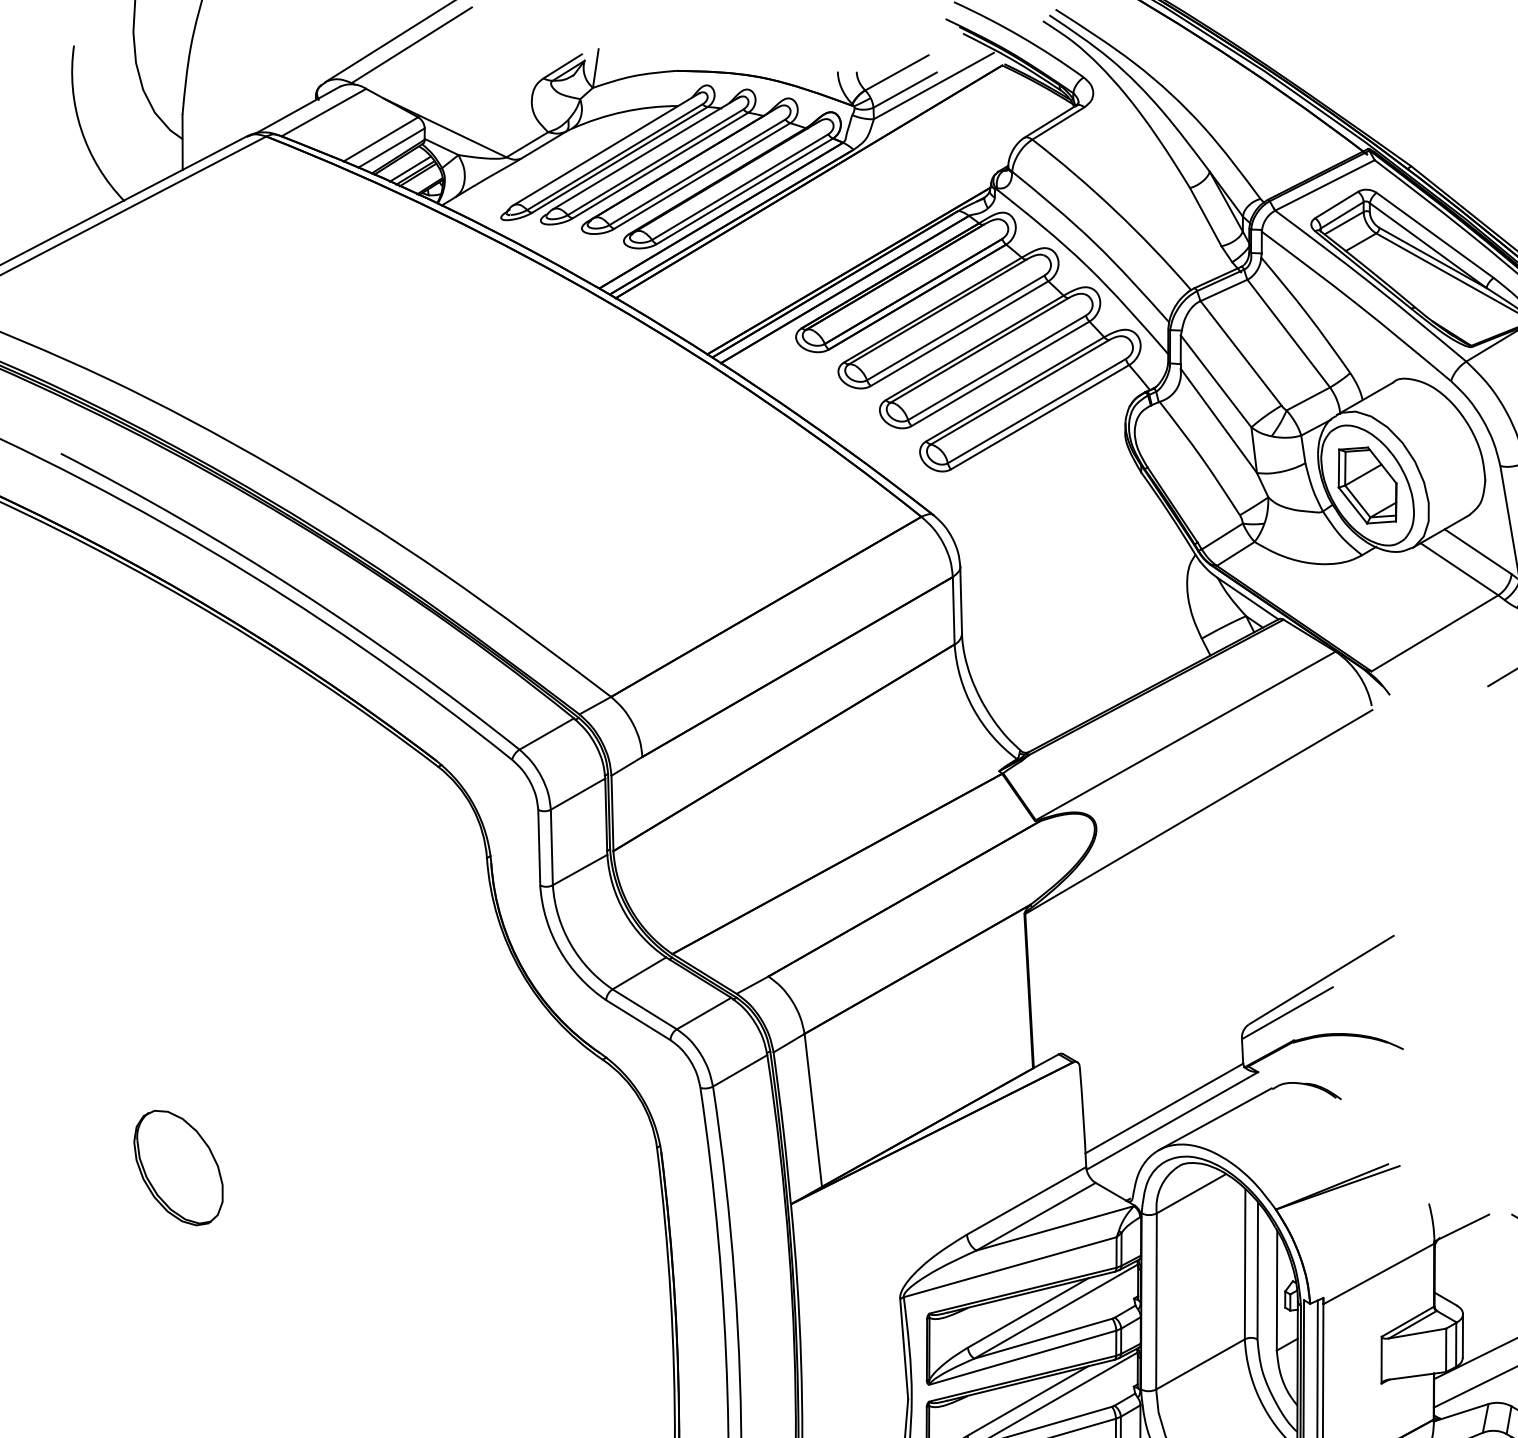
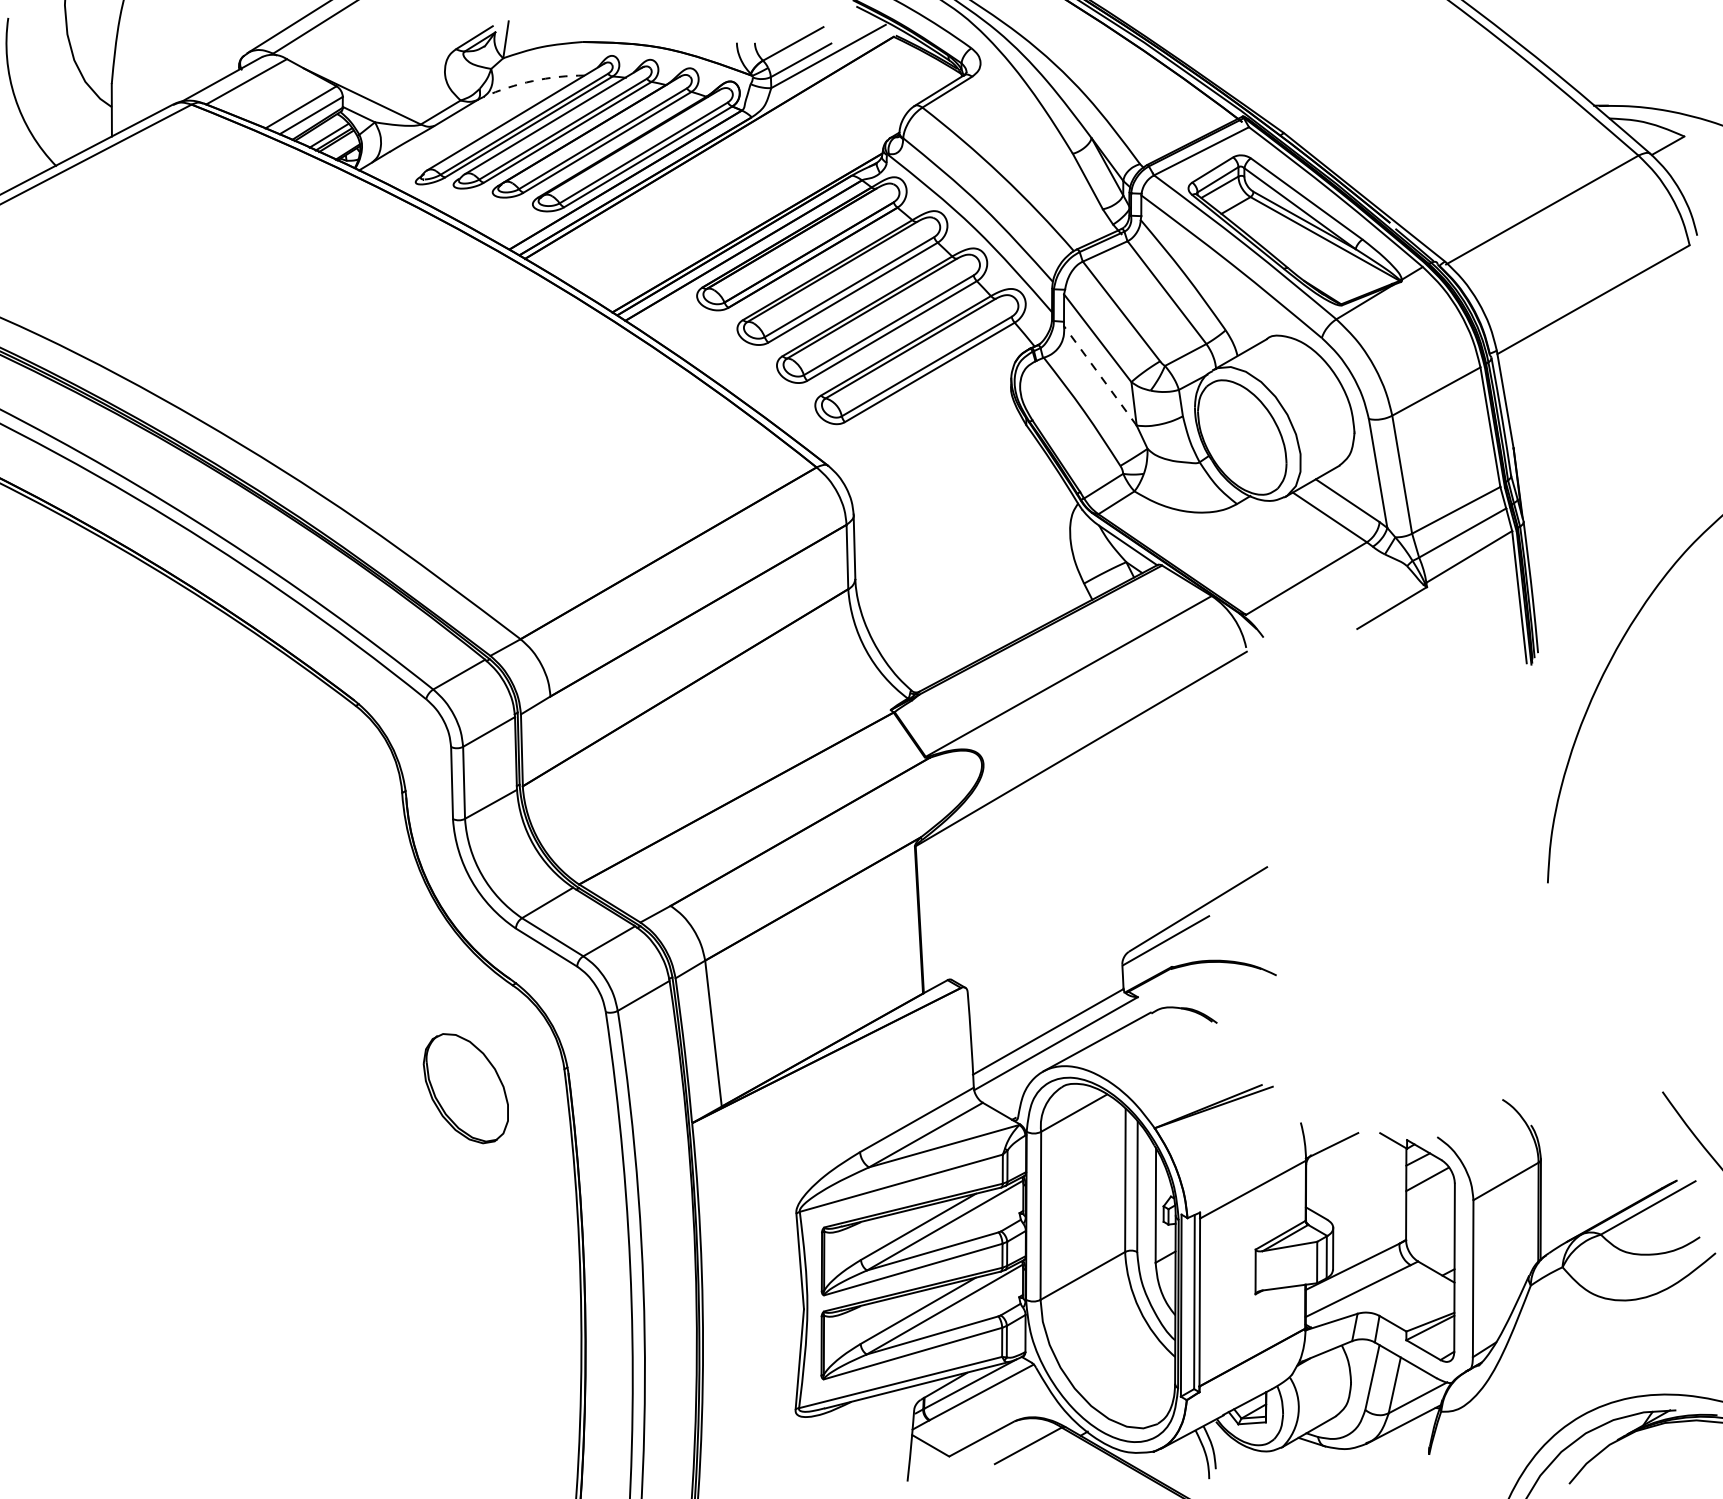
arc: (623, 112) -> (532, 81), solid -> dashed
line: (1219, 420) -> (1100, 375), solid -> dashed
part: (1366, 485) -> (1241, 437), removed
part: (178, 1167) -> (465, 1088), moved

